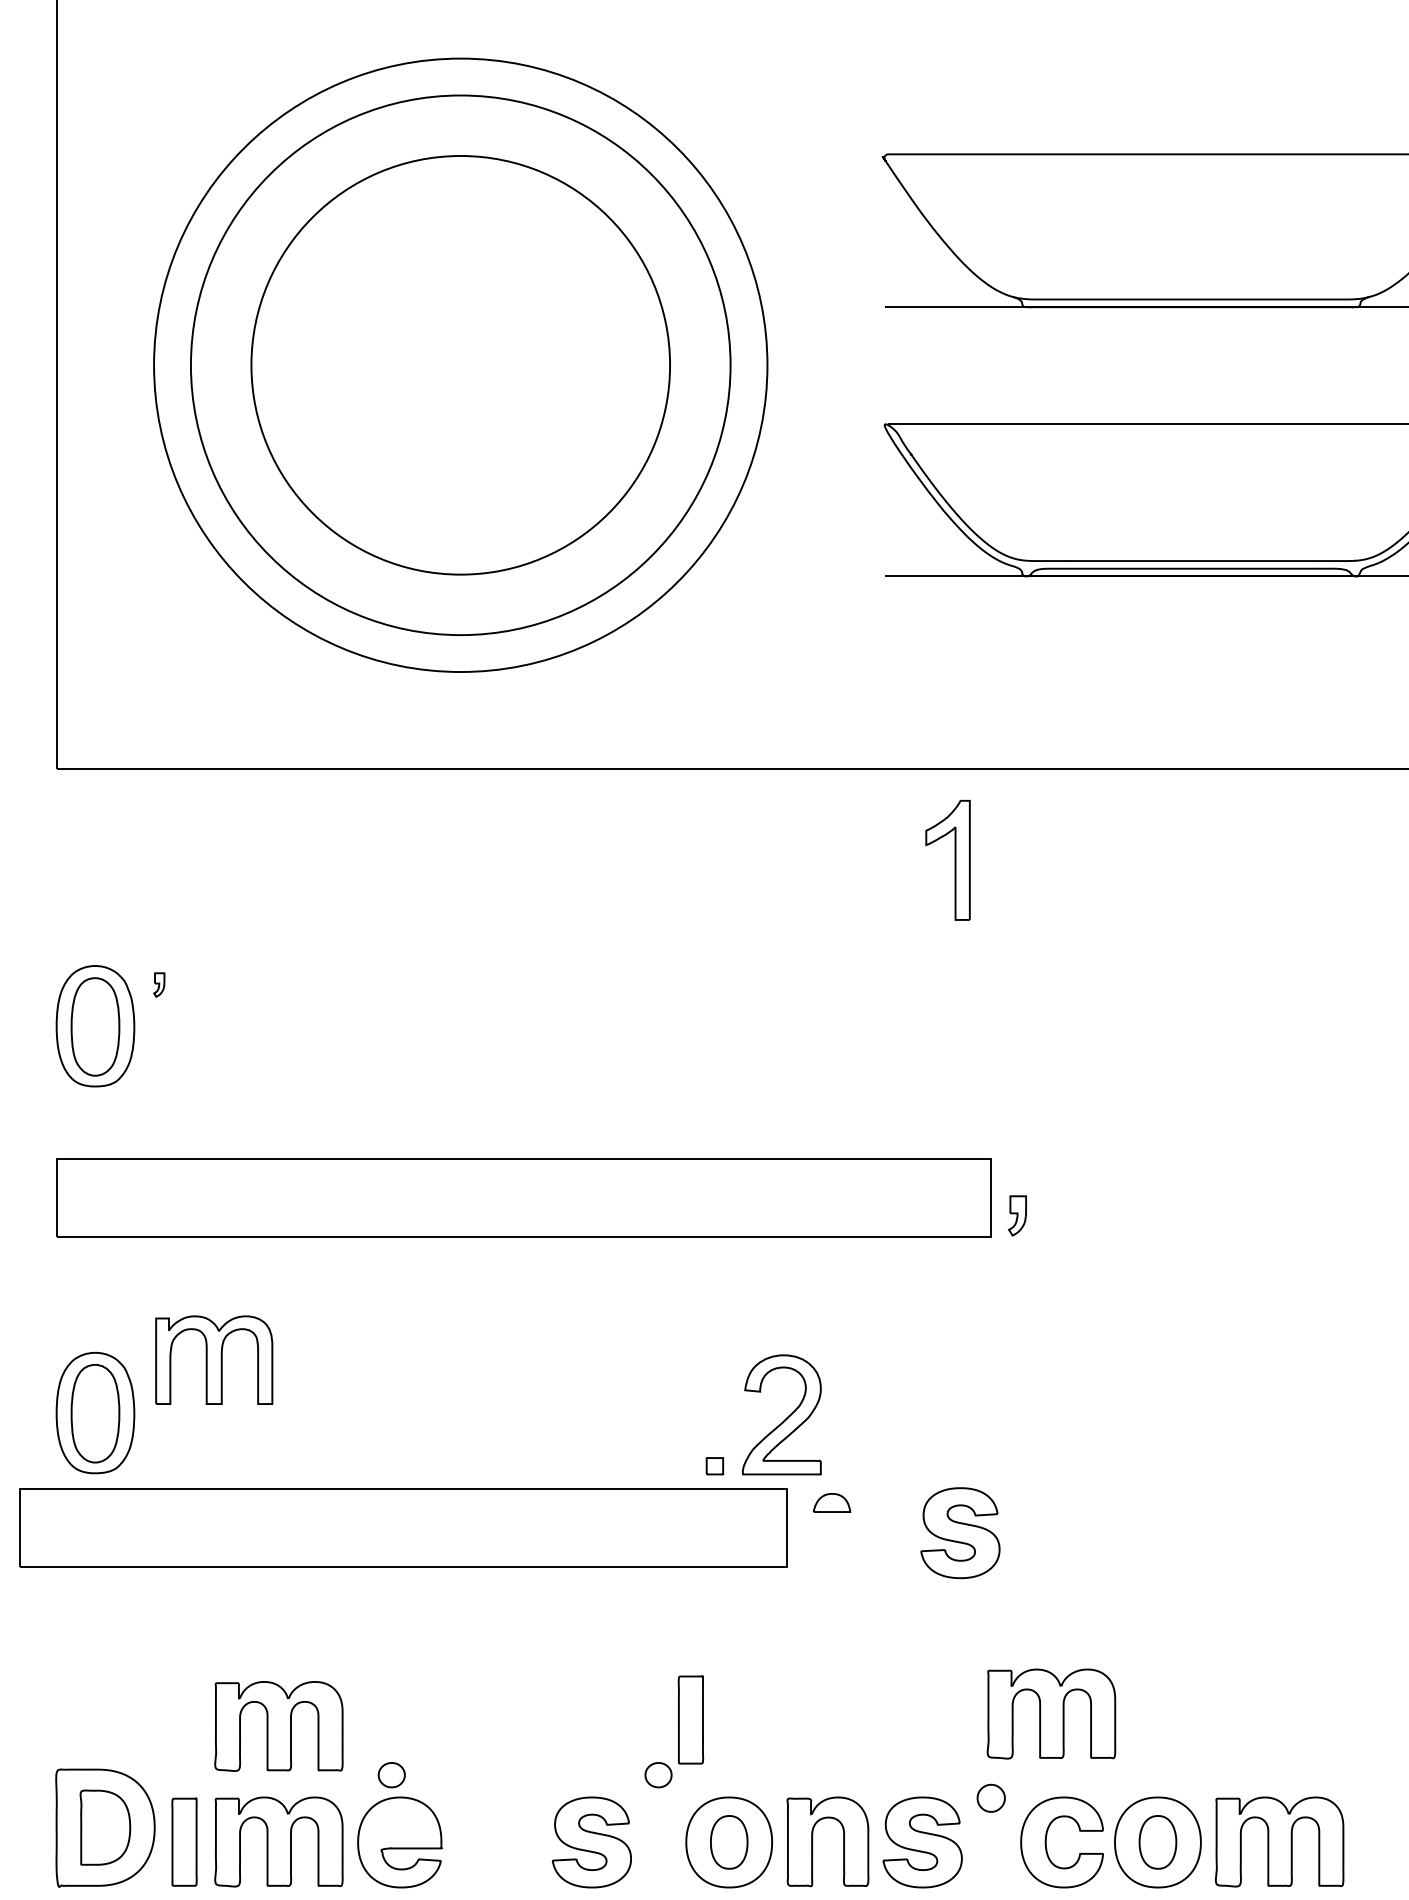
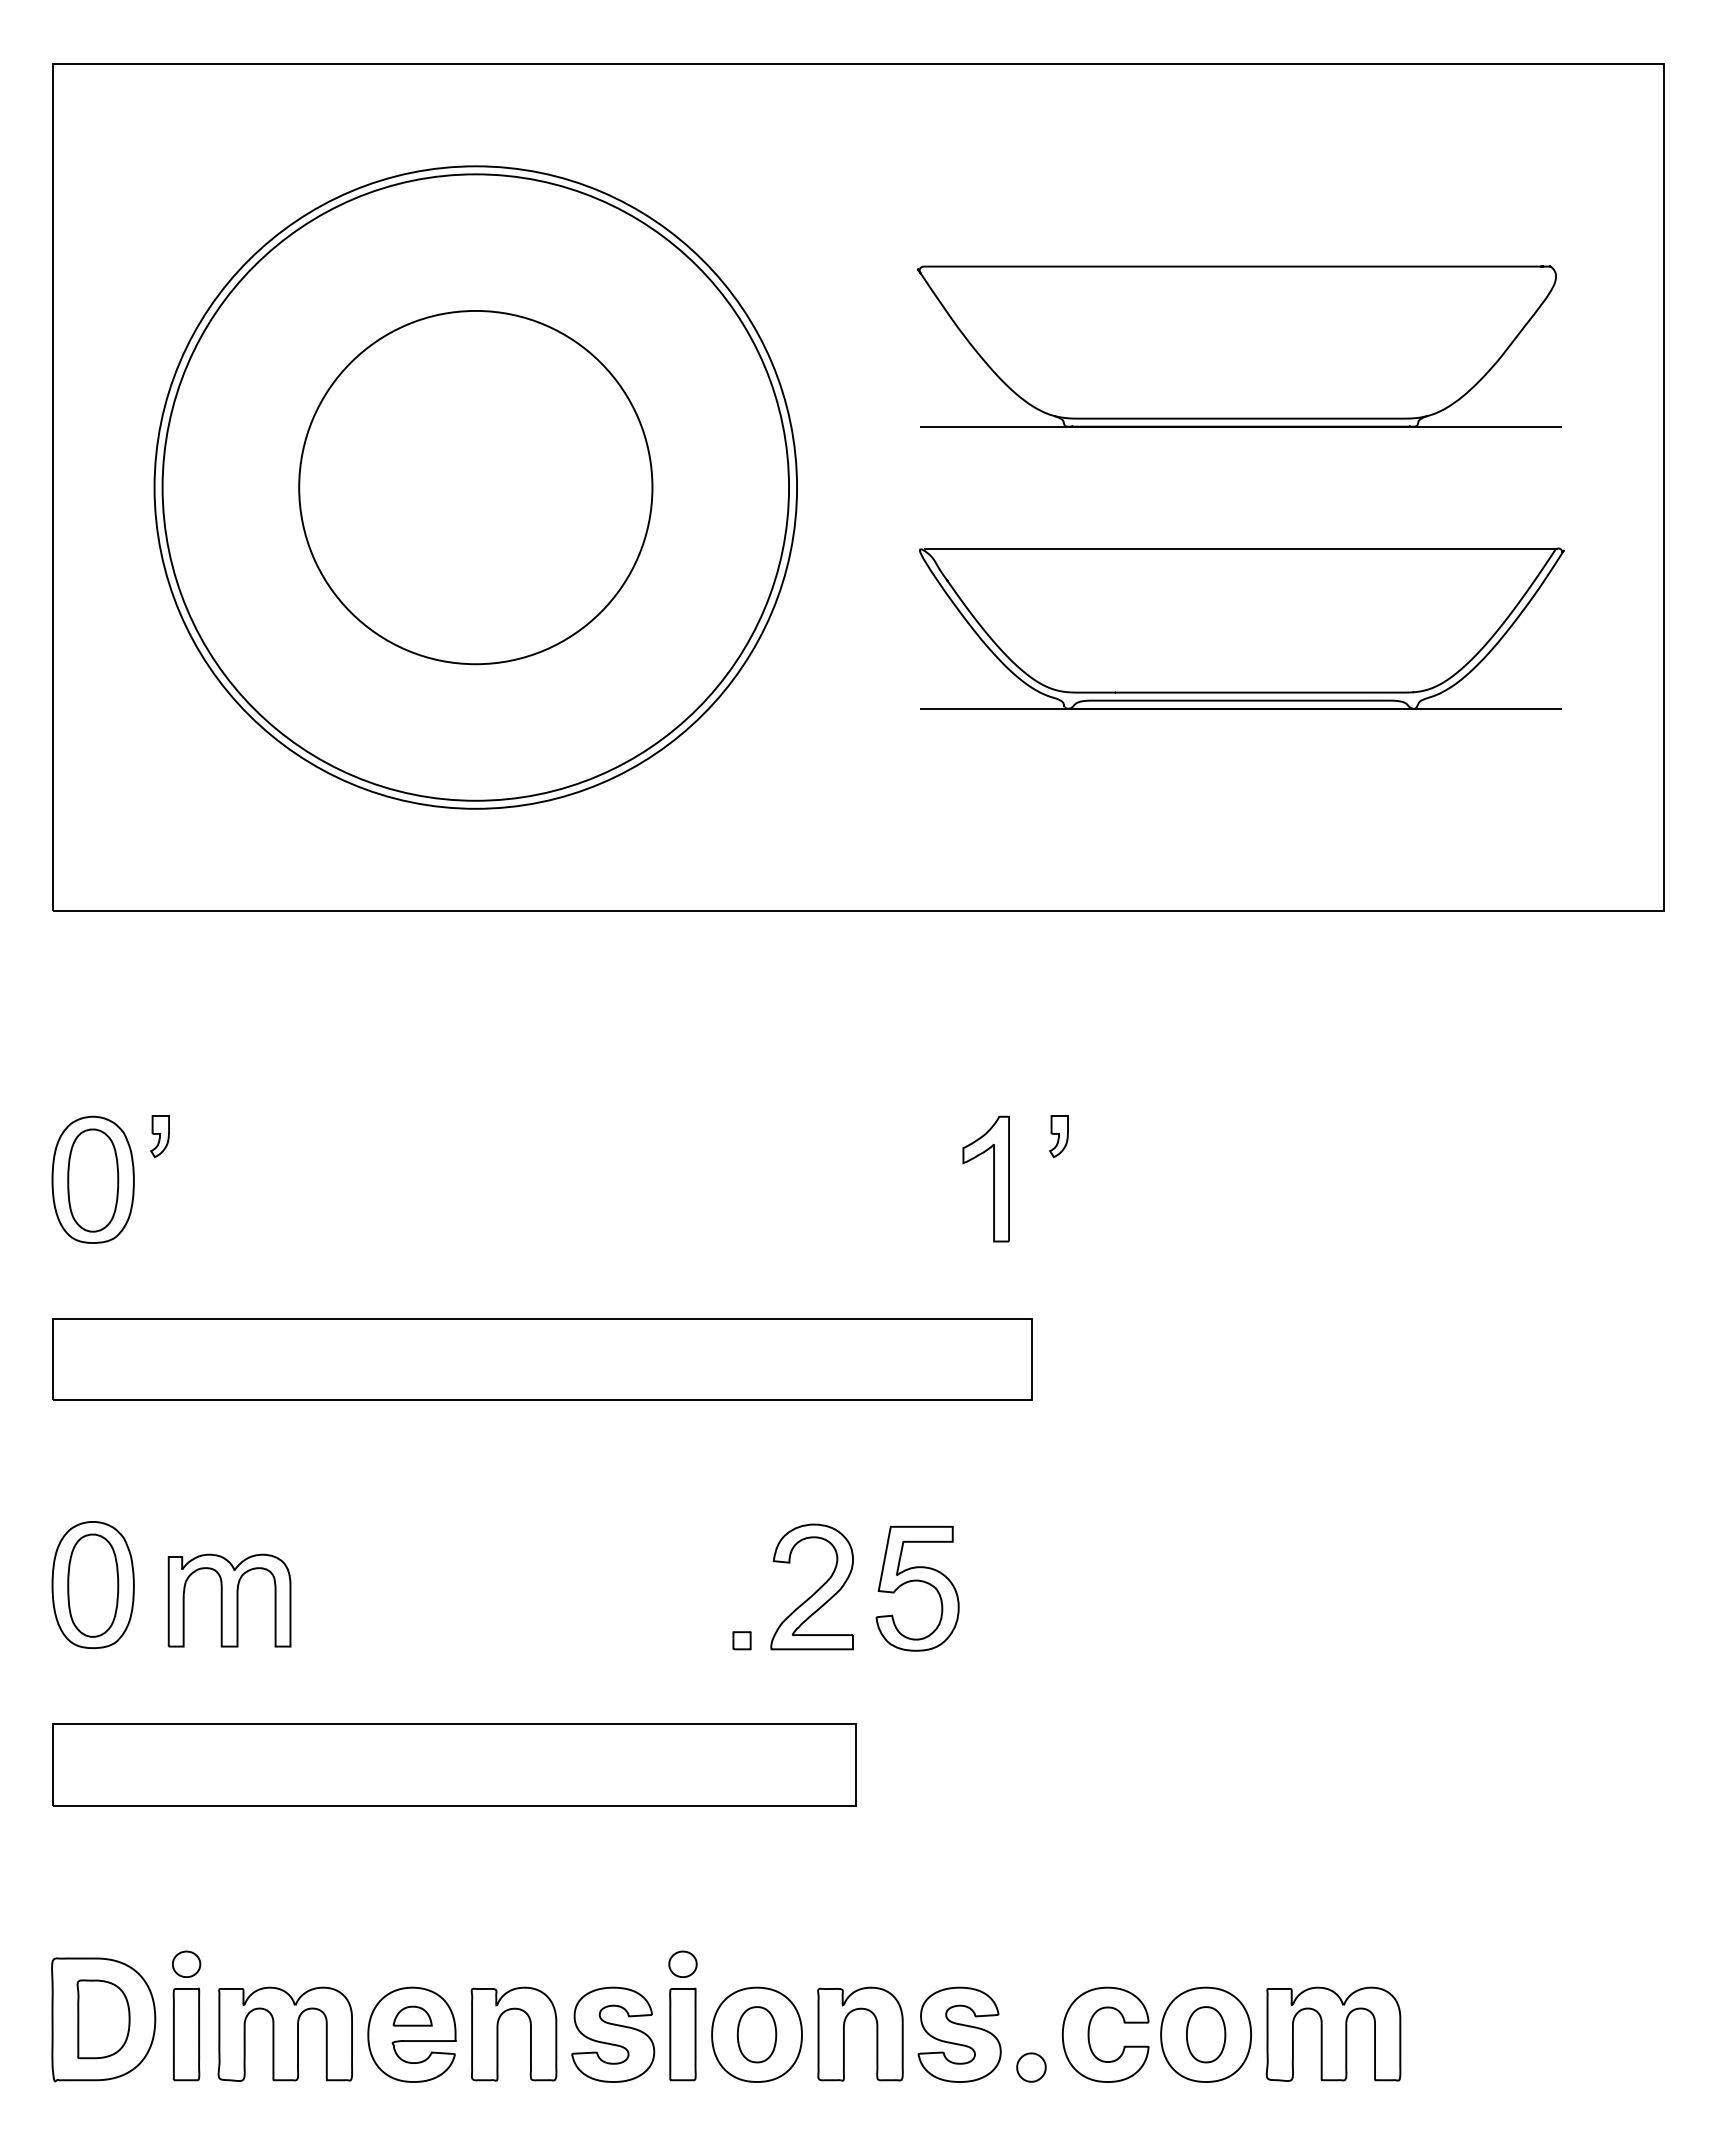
circle: (460, 365) -> (475, 487), size x0.62
circle: (460, 365) -> (475, 487), size x1.43
part: (954, 859) -> (993, 1178), moved
part: (158, 984) -> (159, 1136), size x1.67
part: (1017, 1215) -> (1058, 1136), moved
part: (214, 1360) -> (229, 1600), moved
part: (882, 1409) -> (917, 1581), added
part: (831, 1502) -> (412, 2015), moved
part: (404, 1528) -> (454, 1764), moved
part: (960, 1532) -> (999, 1710), removed
part: (1051, 1713) -> (1094, 1899), removed
part: (690, 1719) -> (682, 2034), moved
part: (278, 1725) -> (284, 1912), removed
part: (391, 1774) -> (186, 1963), moved
part: (991, 1798) -> (1031, 2067), moved
part: (482, 1841) -> (498, 2033), added

